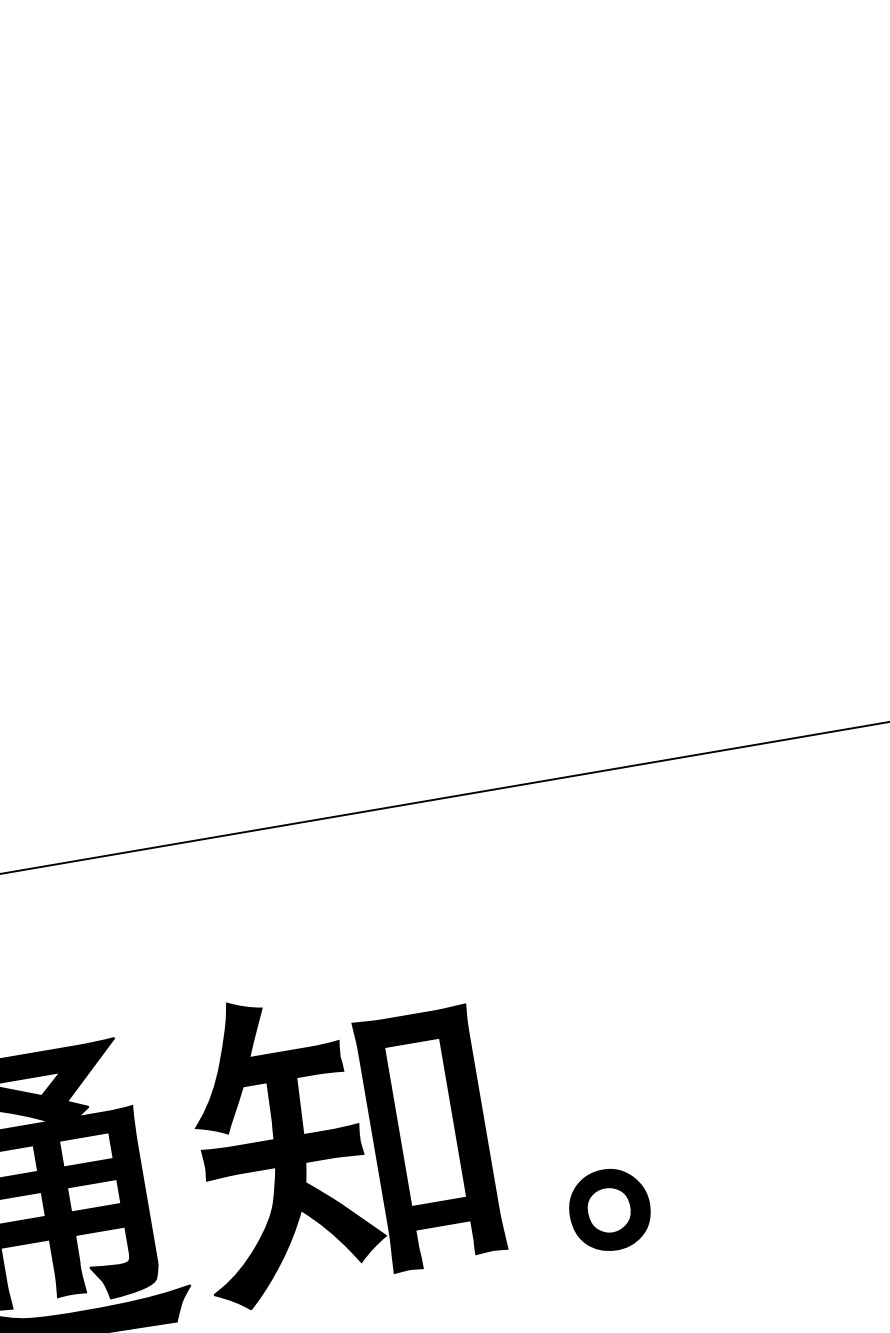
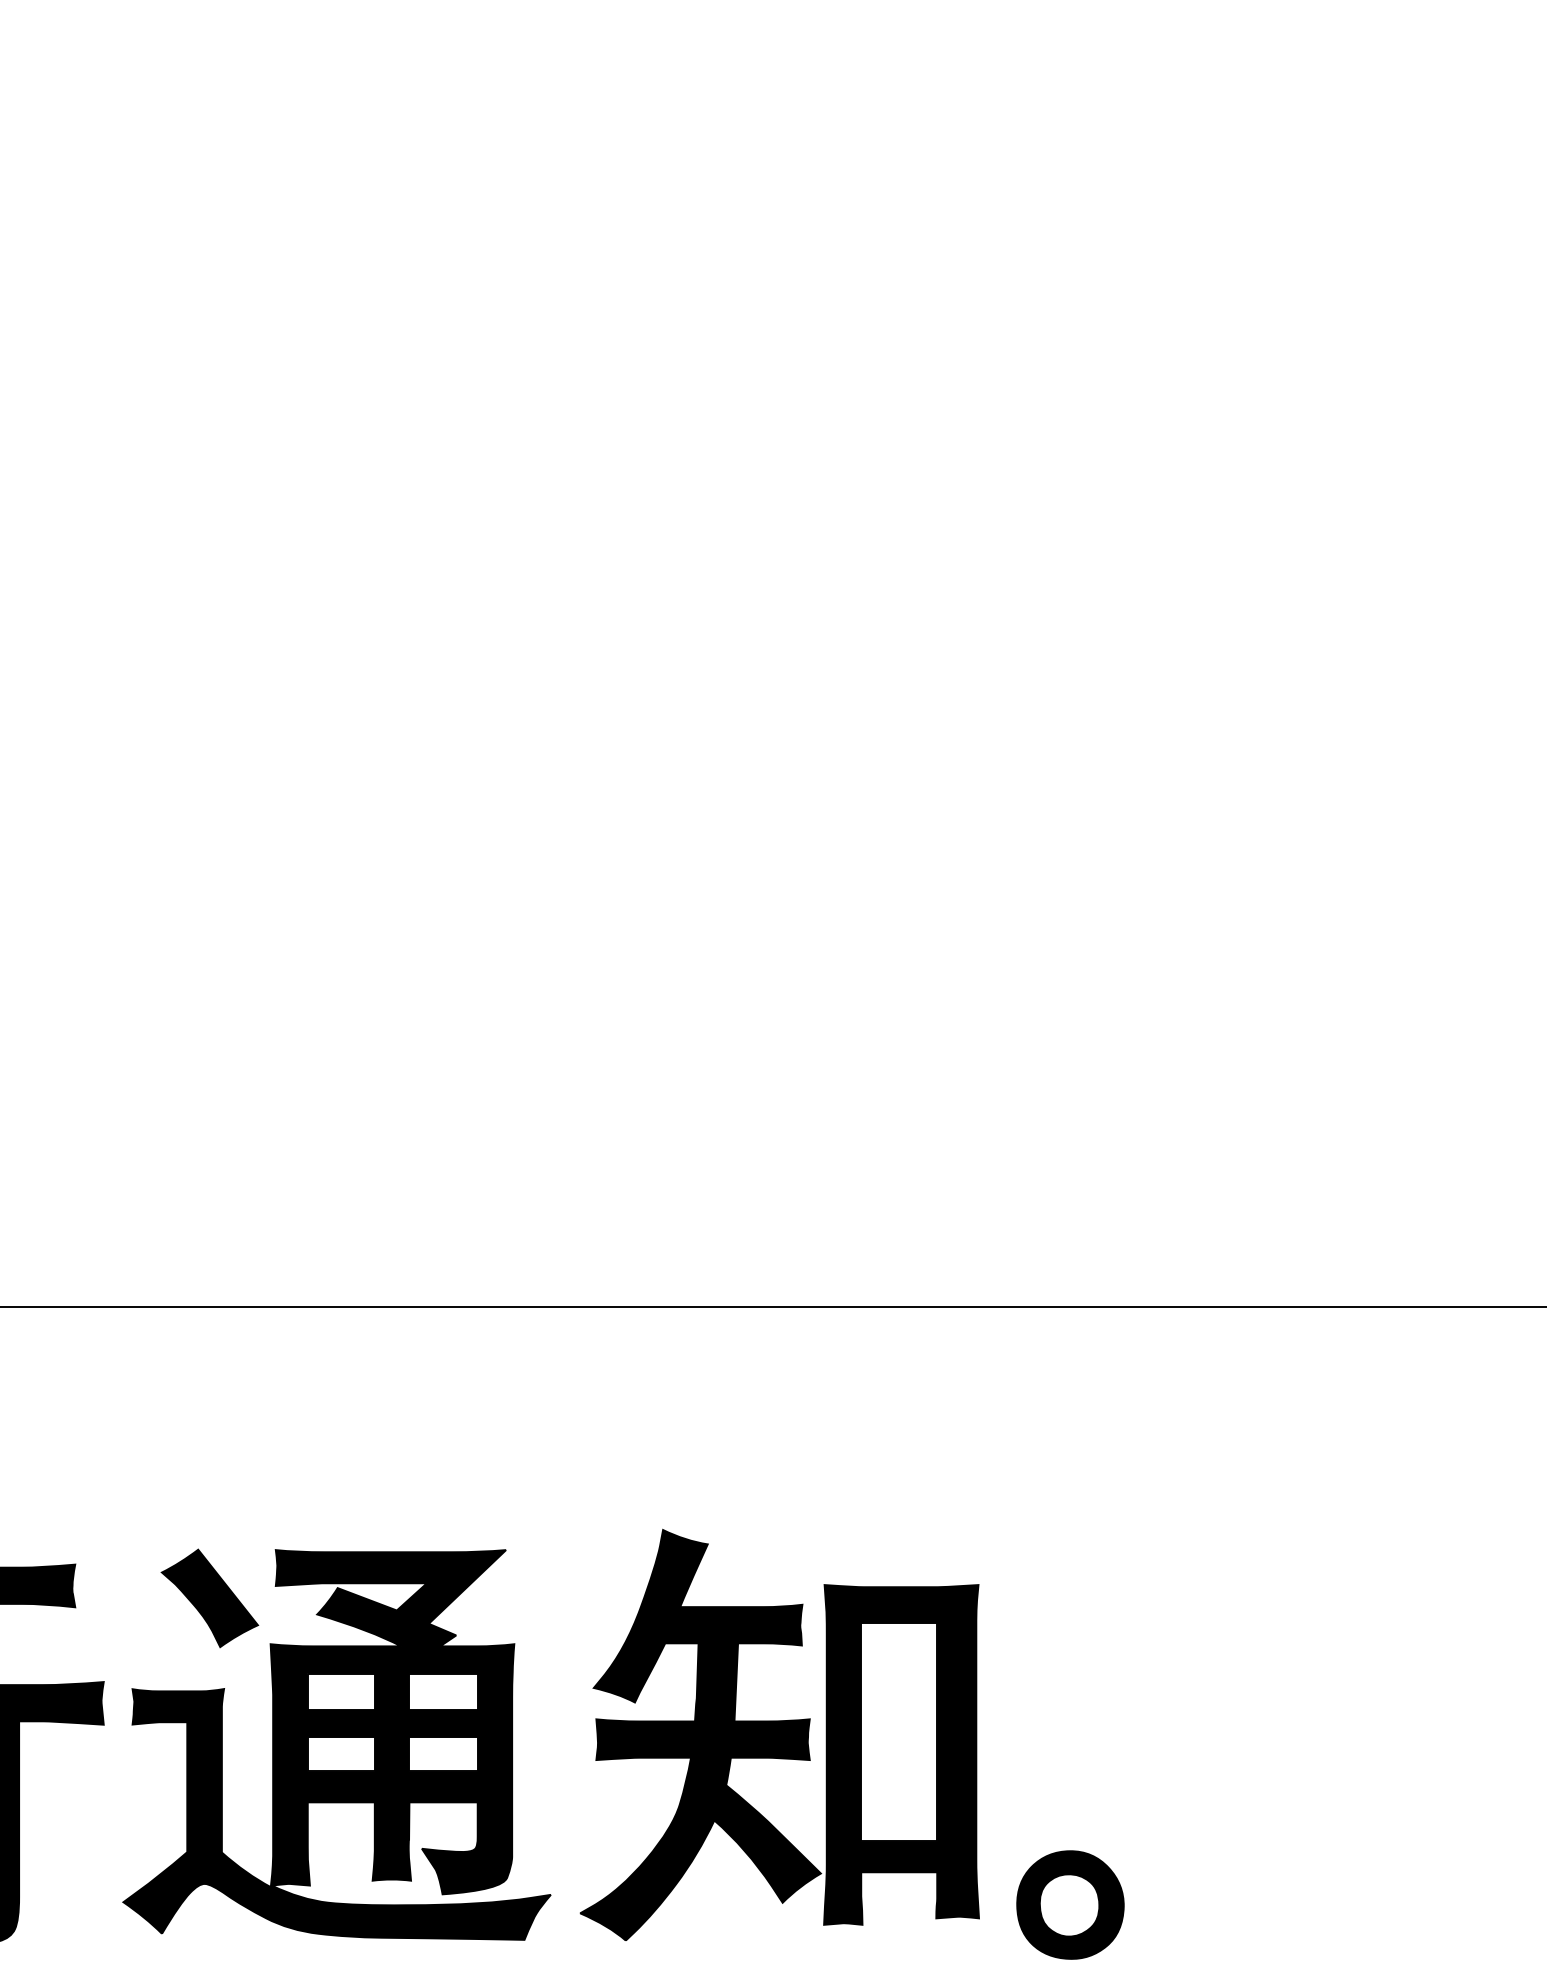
part: (609, 1209) -> (1070, 1904), moved

